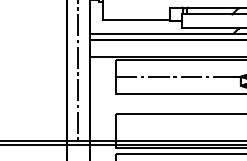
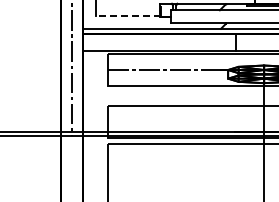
line: (135, 19) -> (127, 15), solid -> dashed

